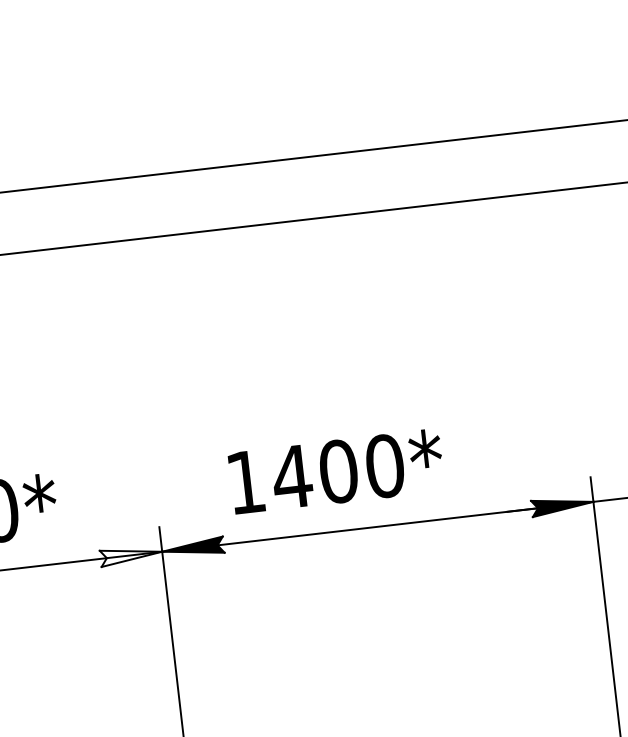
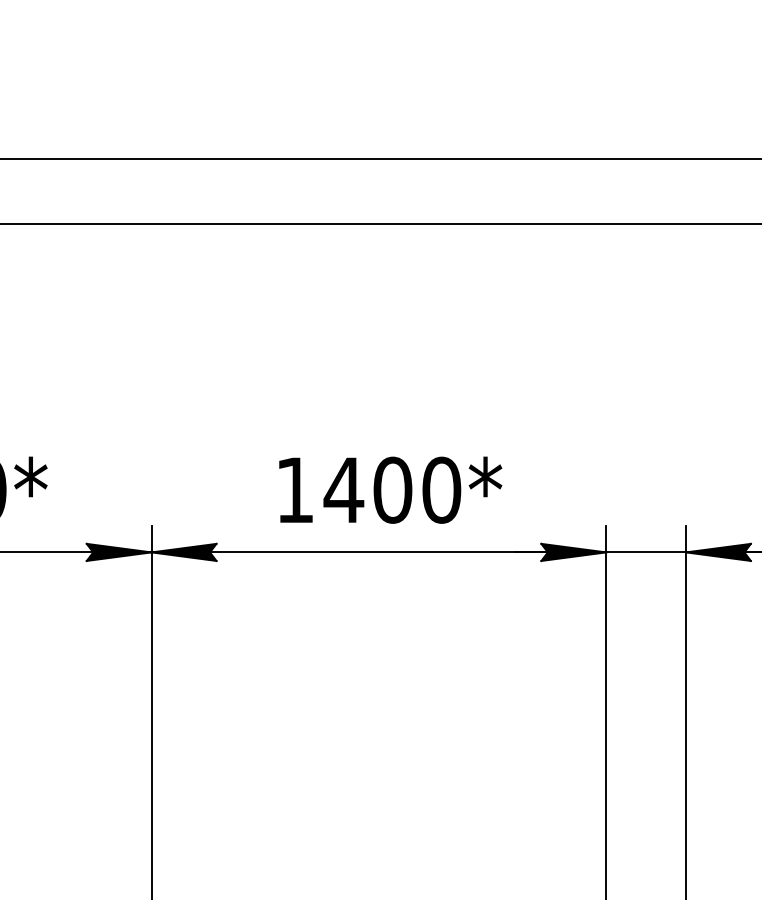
text: (336, 471) -> (390, 489), moved
fill: (130, 554) -> (118, 551), added

